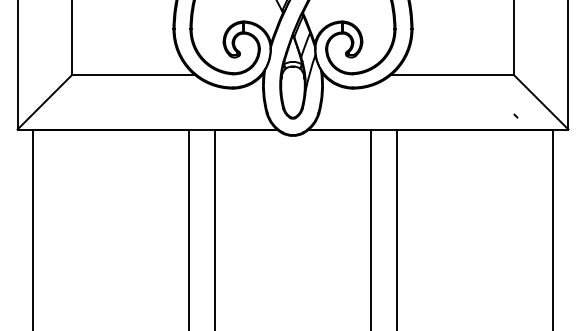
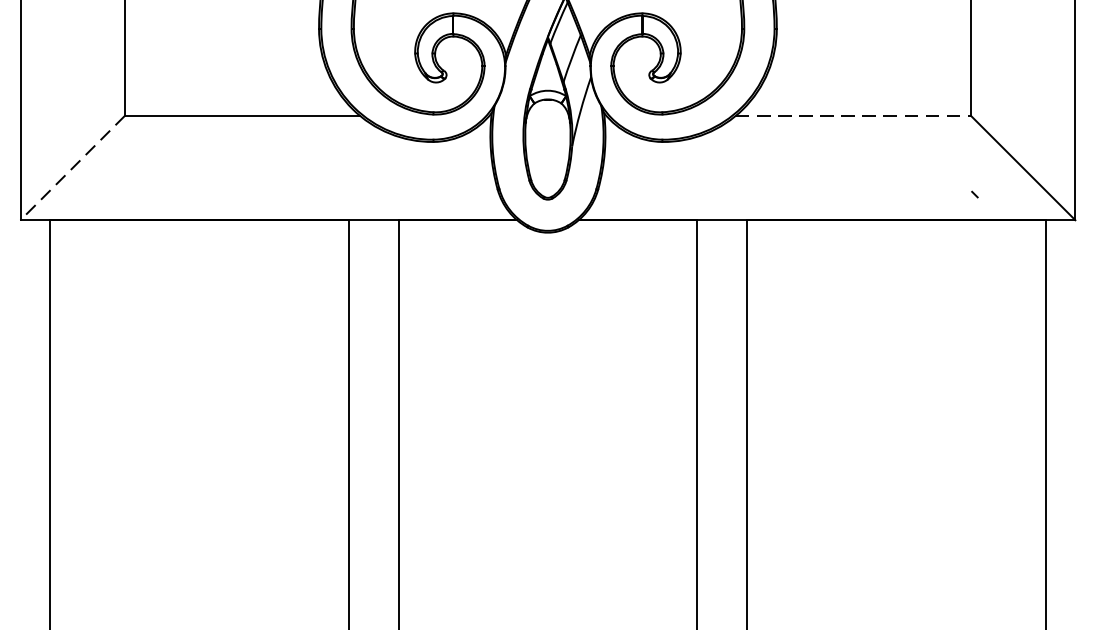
line: (453, 74) -> (855, 114), solid -> dashed
line: (44, 102) -> (72, 168), solid -> dashed

